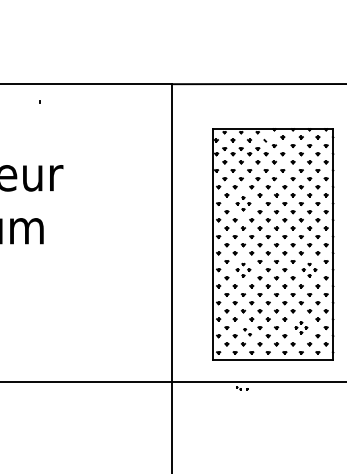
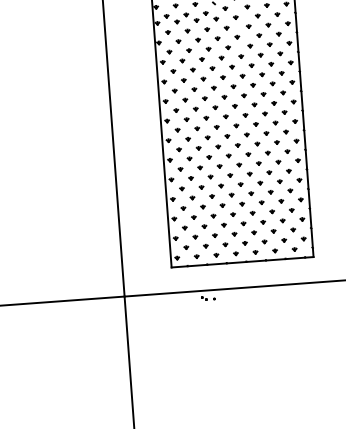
part: (243, 203) -> (193, 79), size x1.43
part: (243, 270) -> (199, 158), size x1.43
part: (309, 270) -> (277, 152), size x1.43
part: (301, 327) -> (273, 221), size x1.67
part: (247, 332) -> (209, 231), size x1.67

